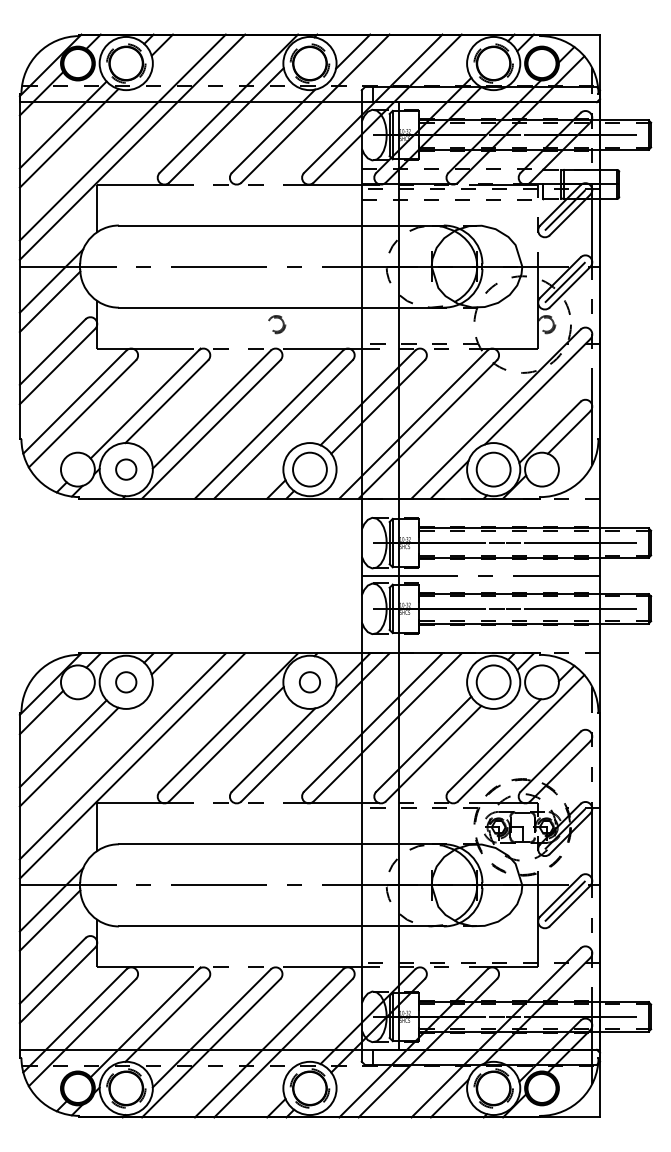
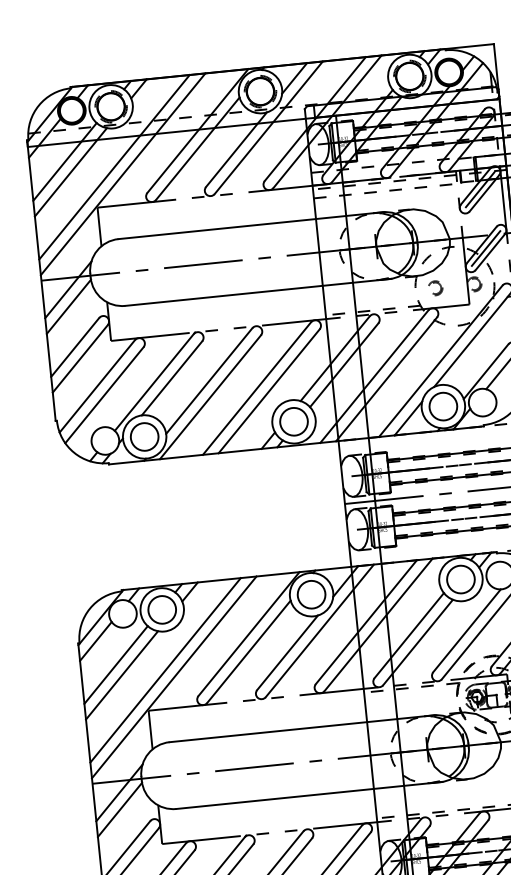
part: (277, 324) -> (436, 288), moved
circle: (126, 469) -> (144, 436), size x1.67
circle: (126, 682) -> (162, 610), size x1.67
circle: (309, 682) -> (311, 594), size x1.67

